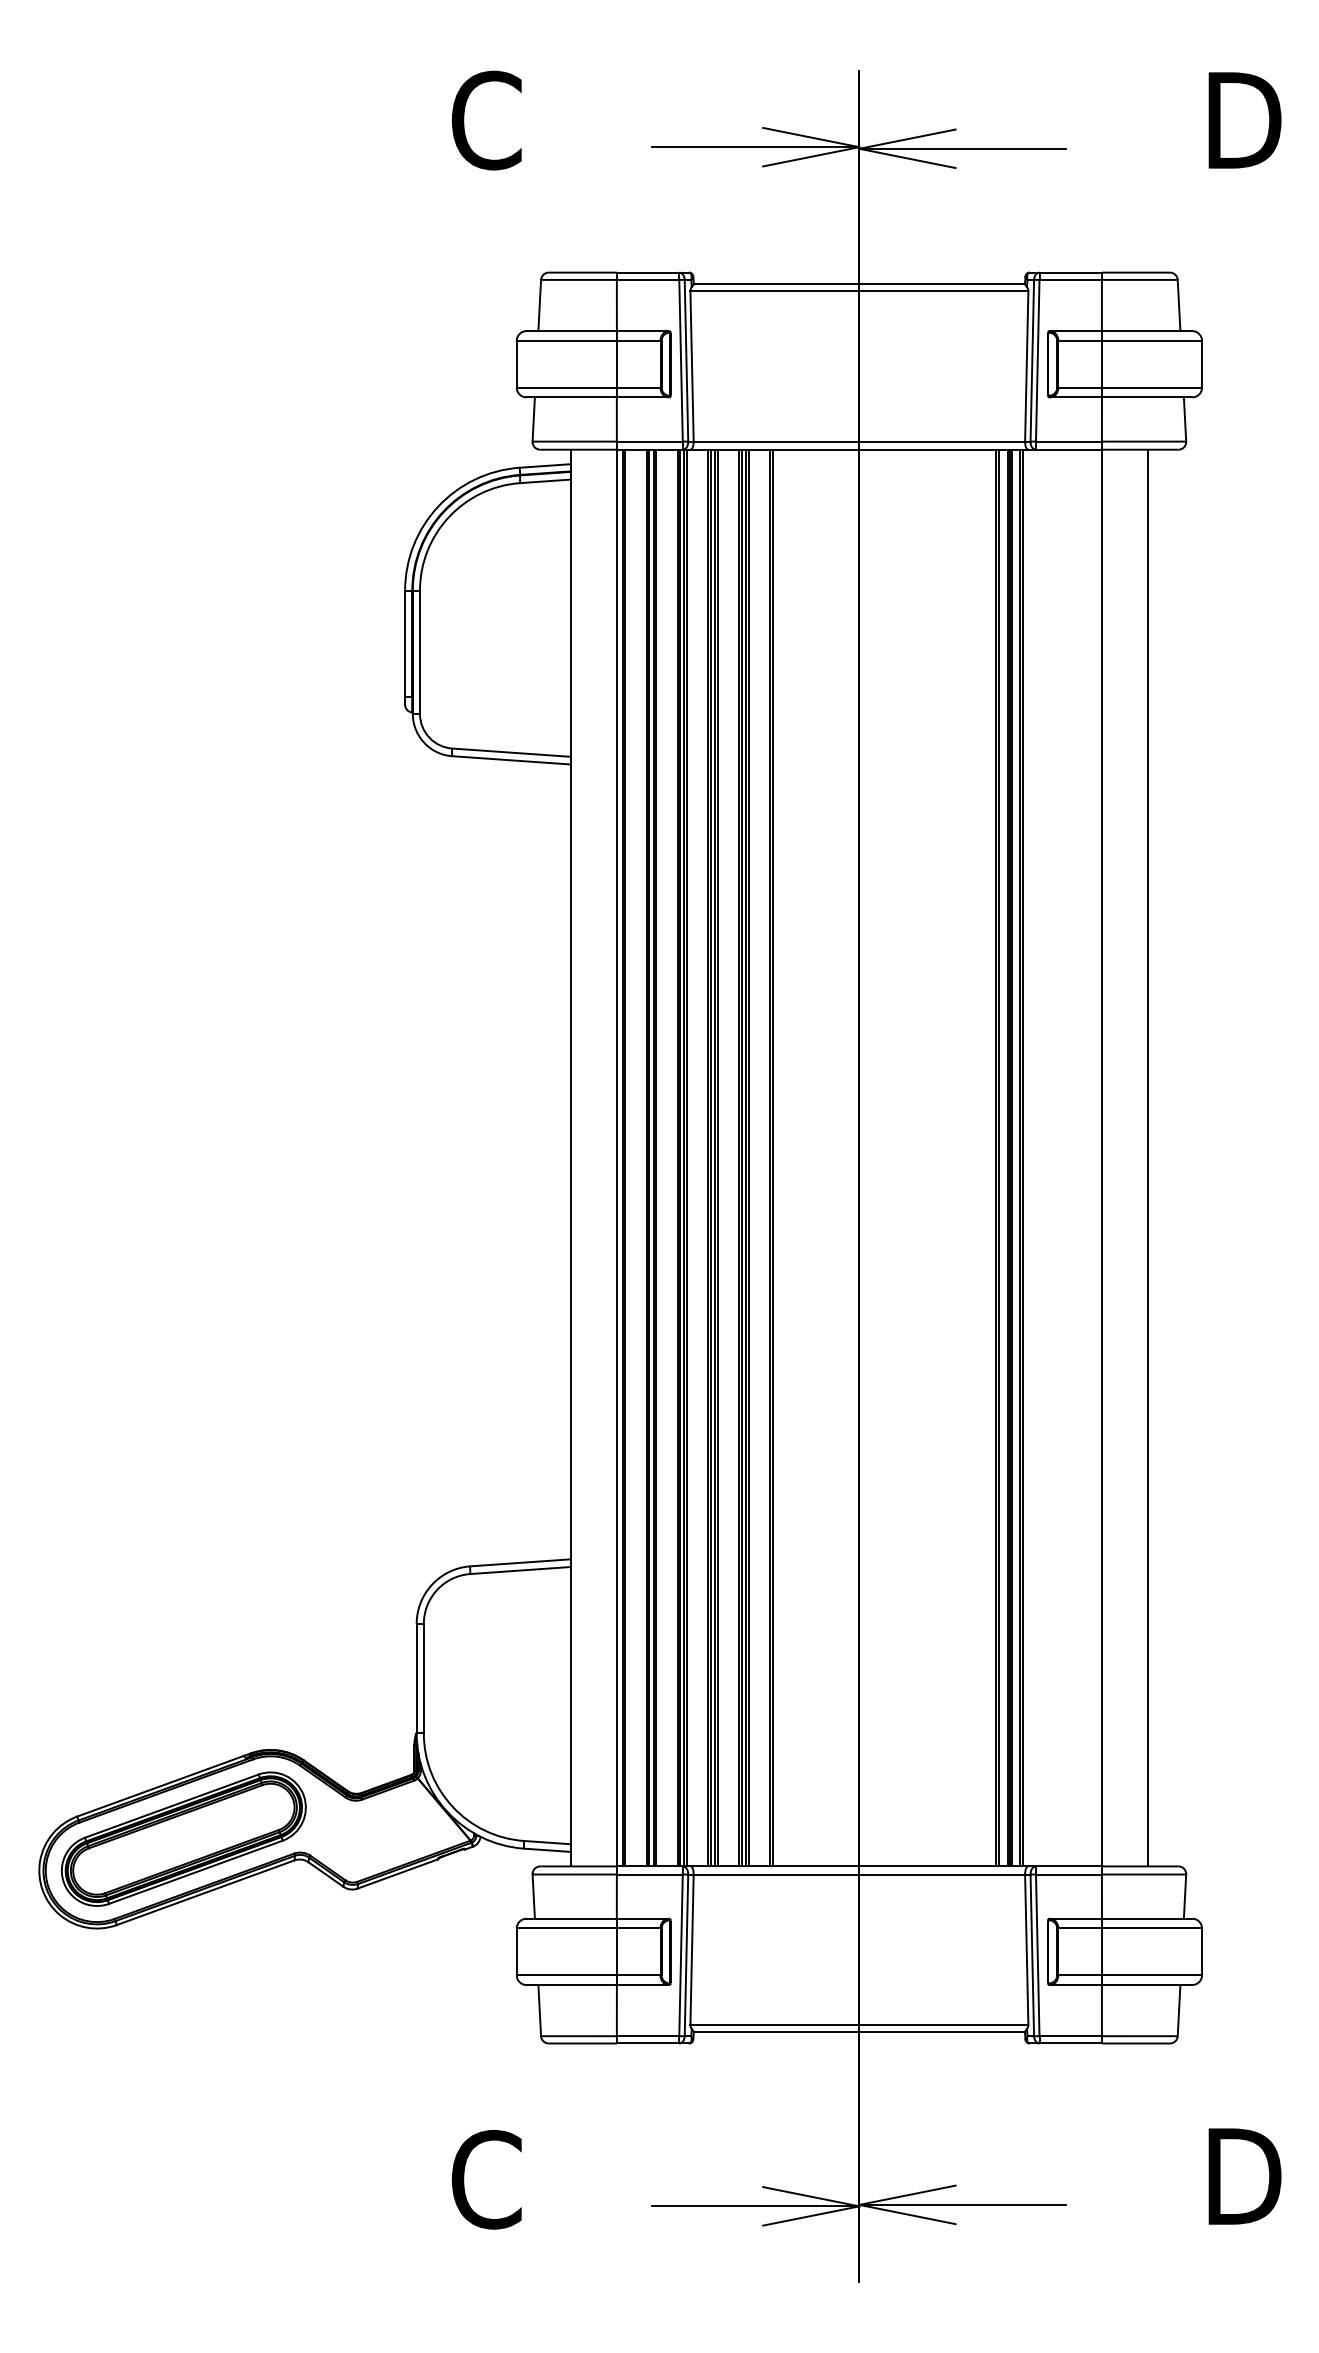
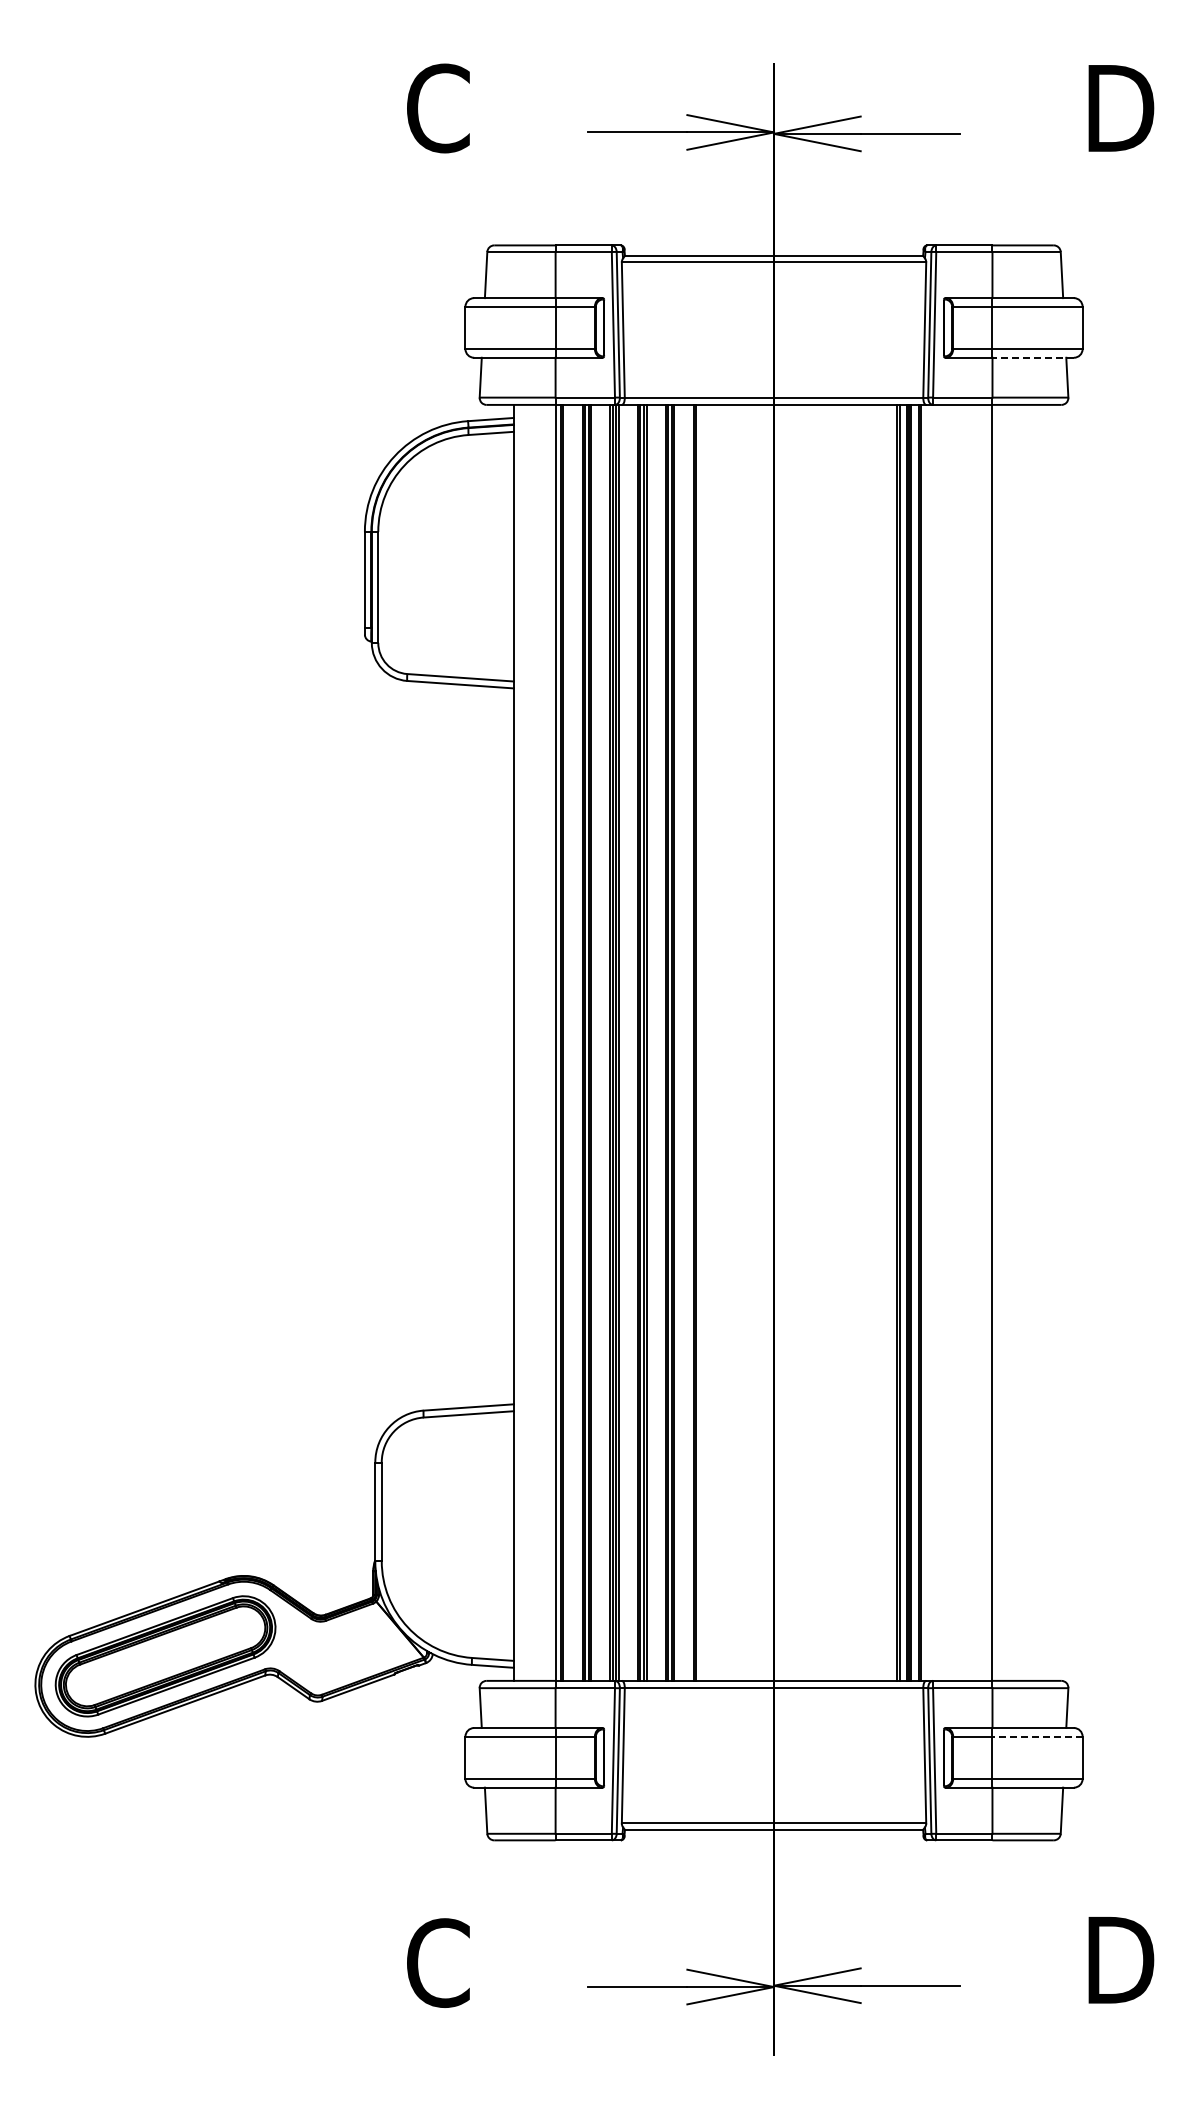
line: (1147, 397) -> (1033, 357), solid -> dashed
line: (1148, 1157) -> (1034, 1042), removed
line: (1151, 1928) -> (1037, 1736), solid -> dashed

